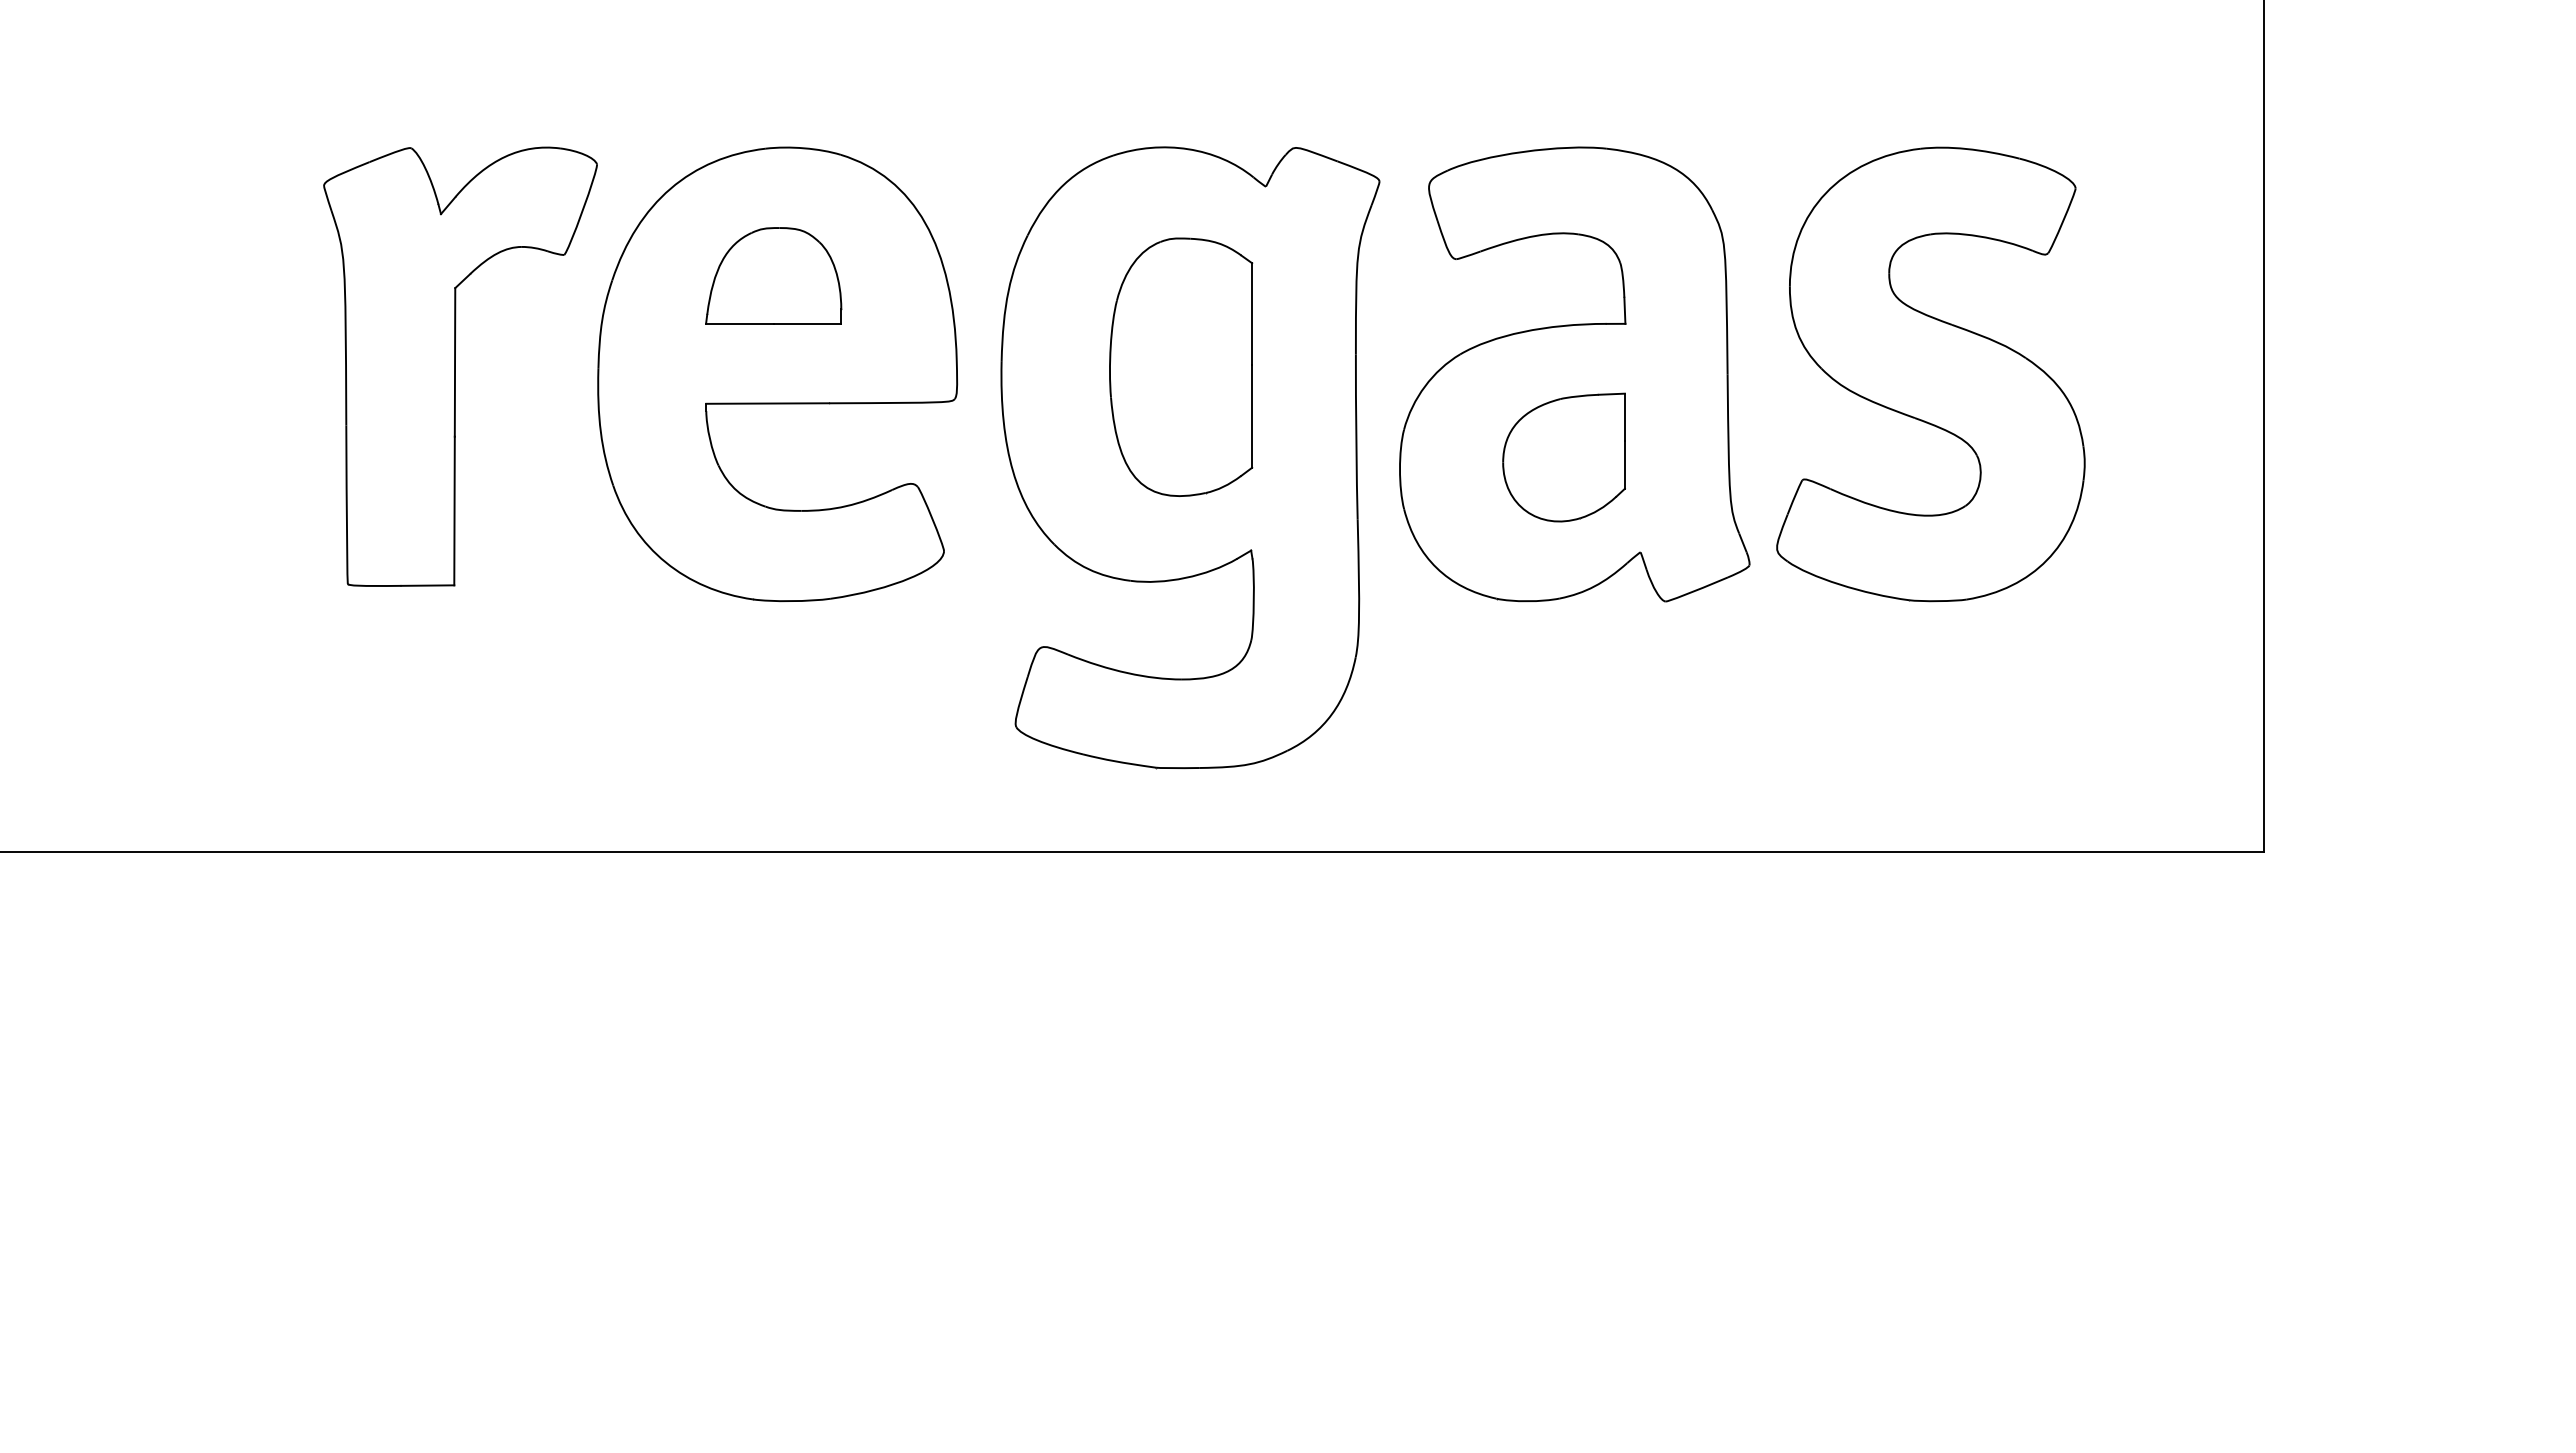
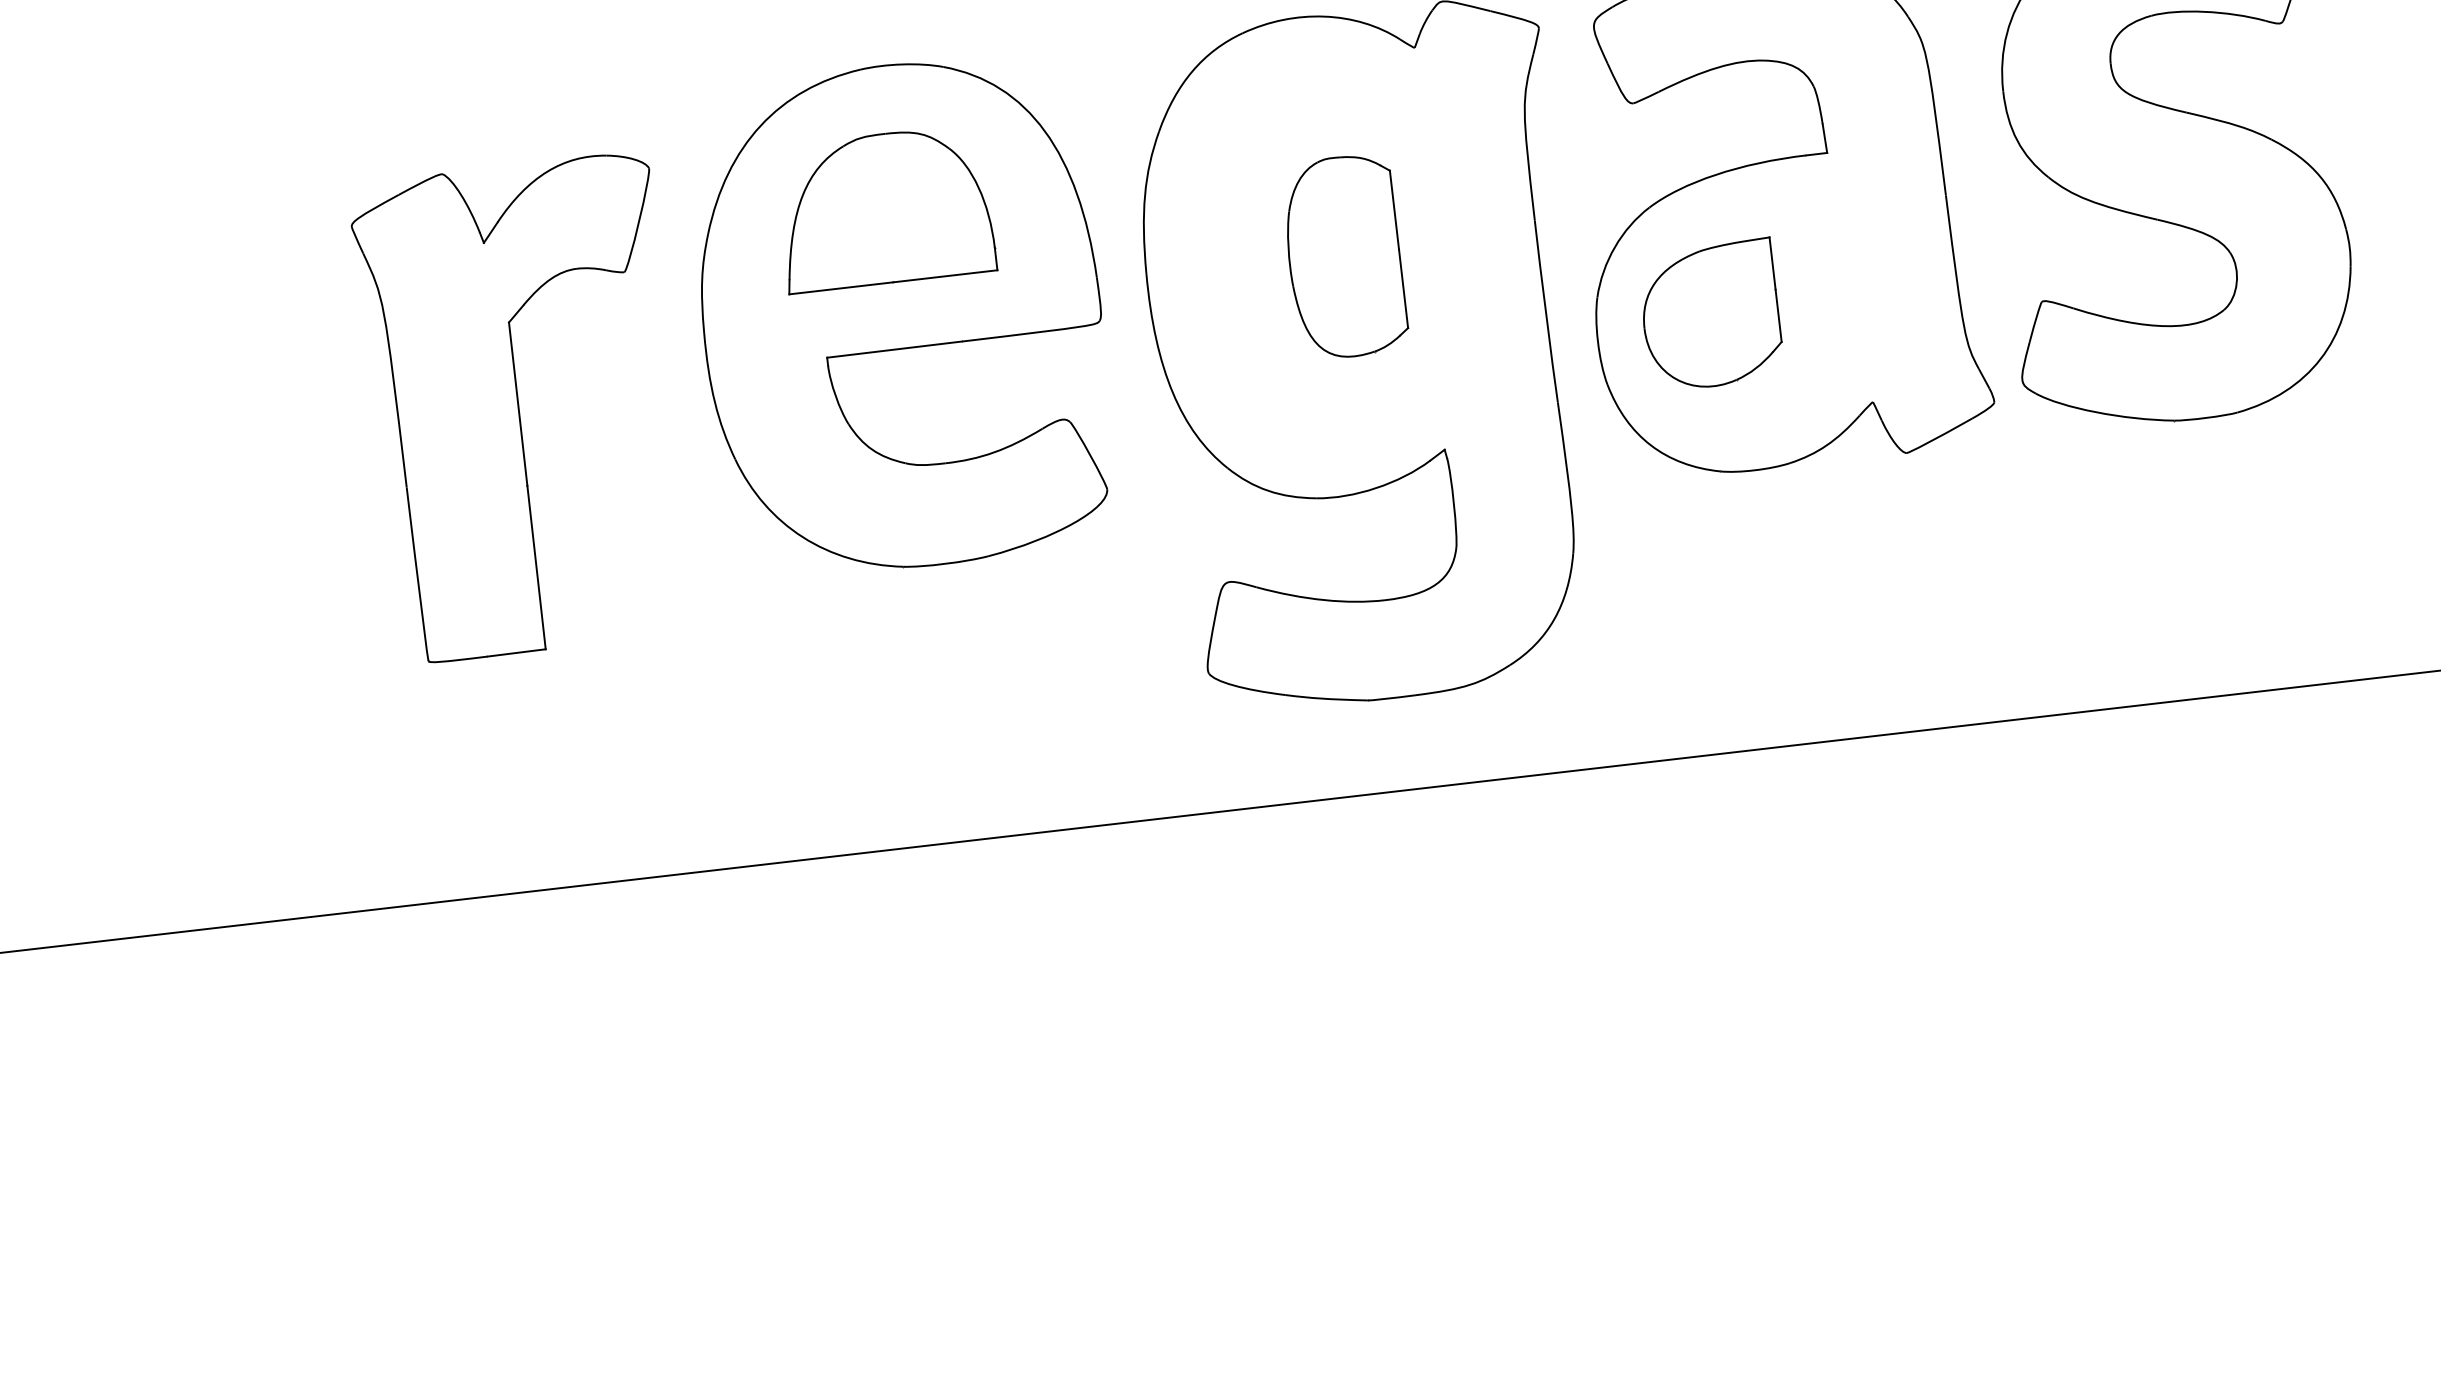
part: (773, 275) -> (884, 208), size x1.4
part: (460, 366) -> (524, 407), moved
part: (1181, 366) -> (1344, 256), size x0.7
part: (1563, 457) -> (1710, 315), moved

